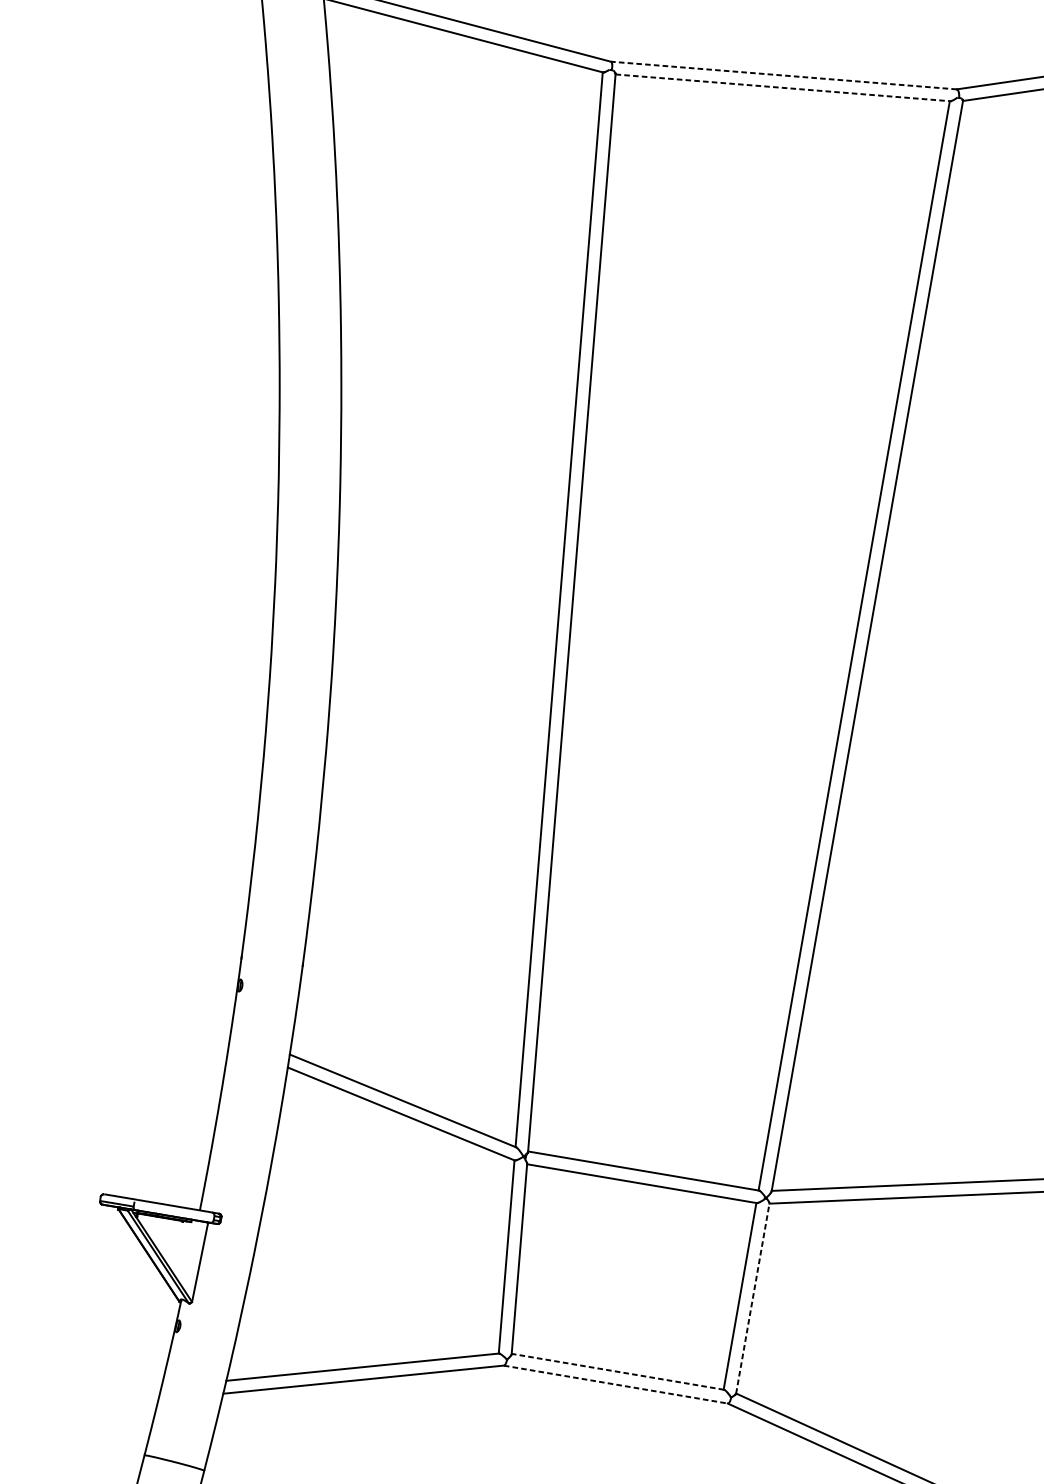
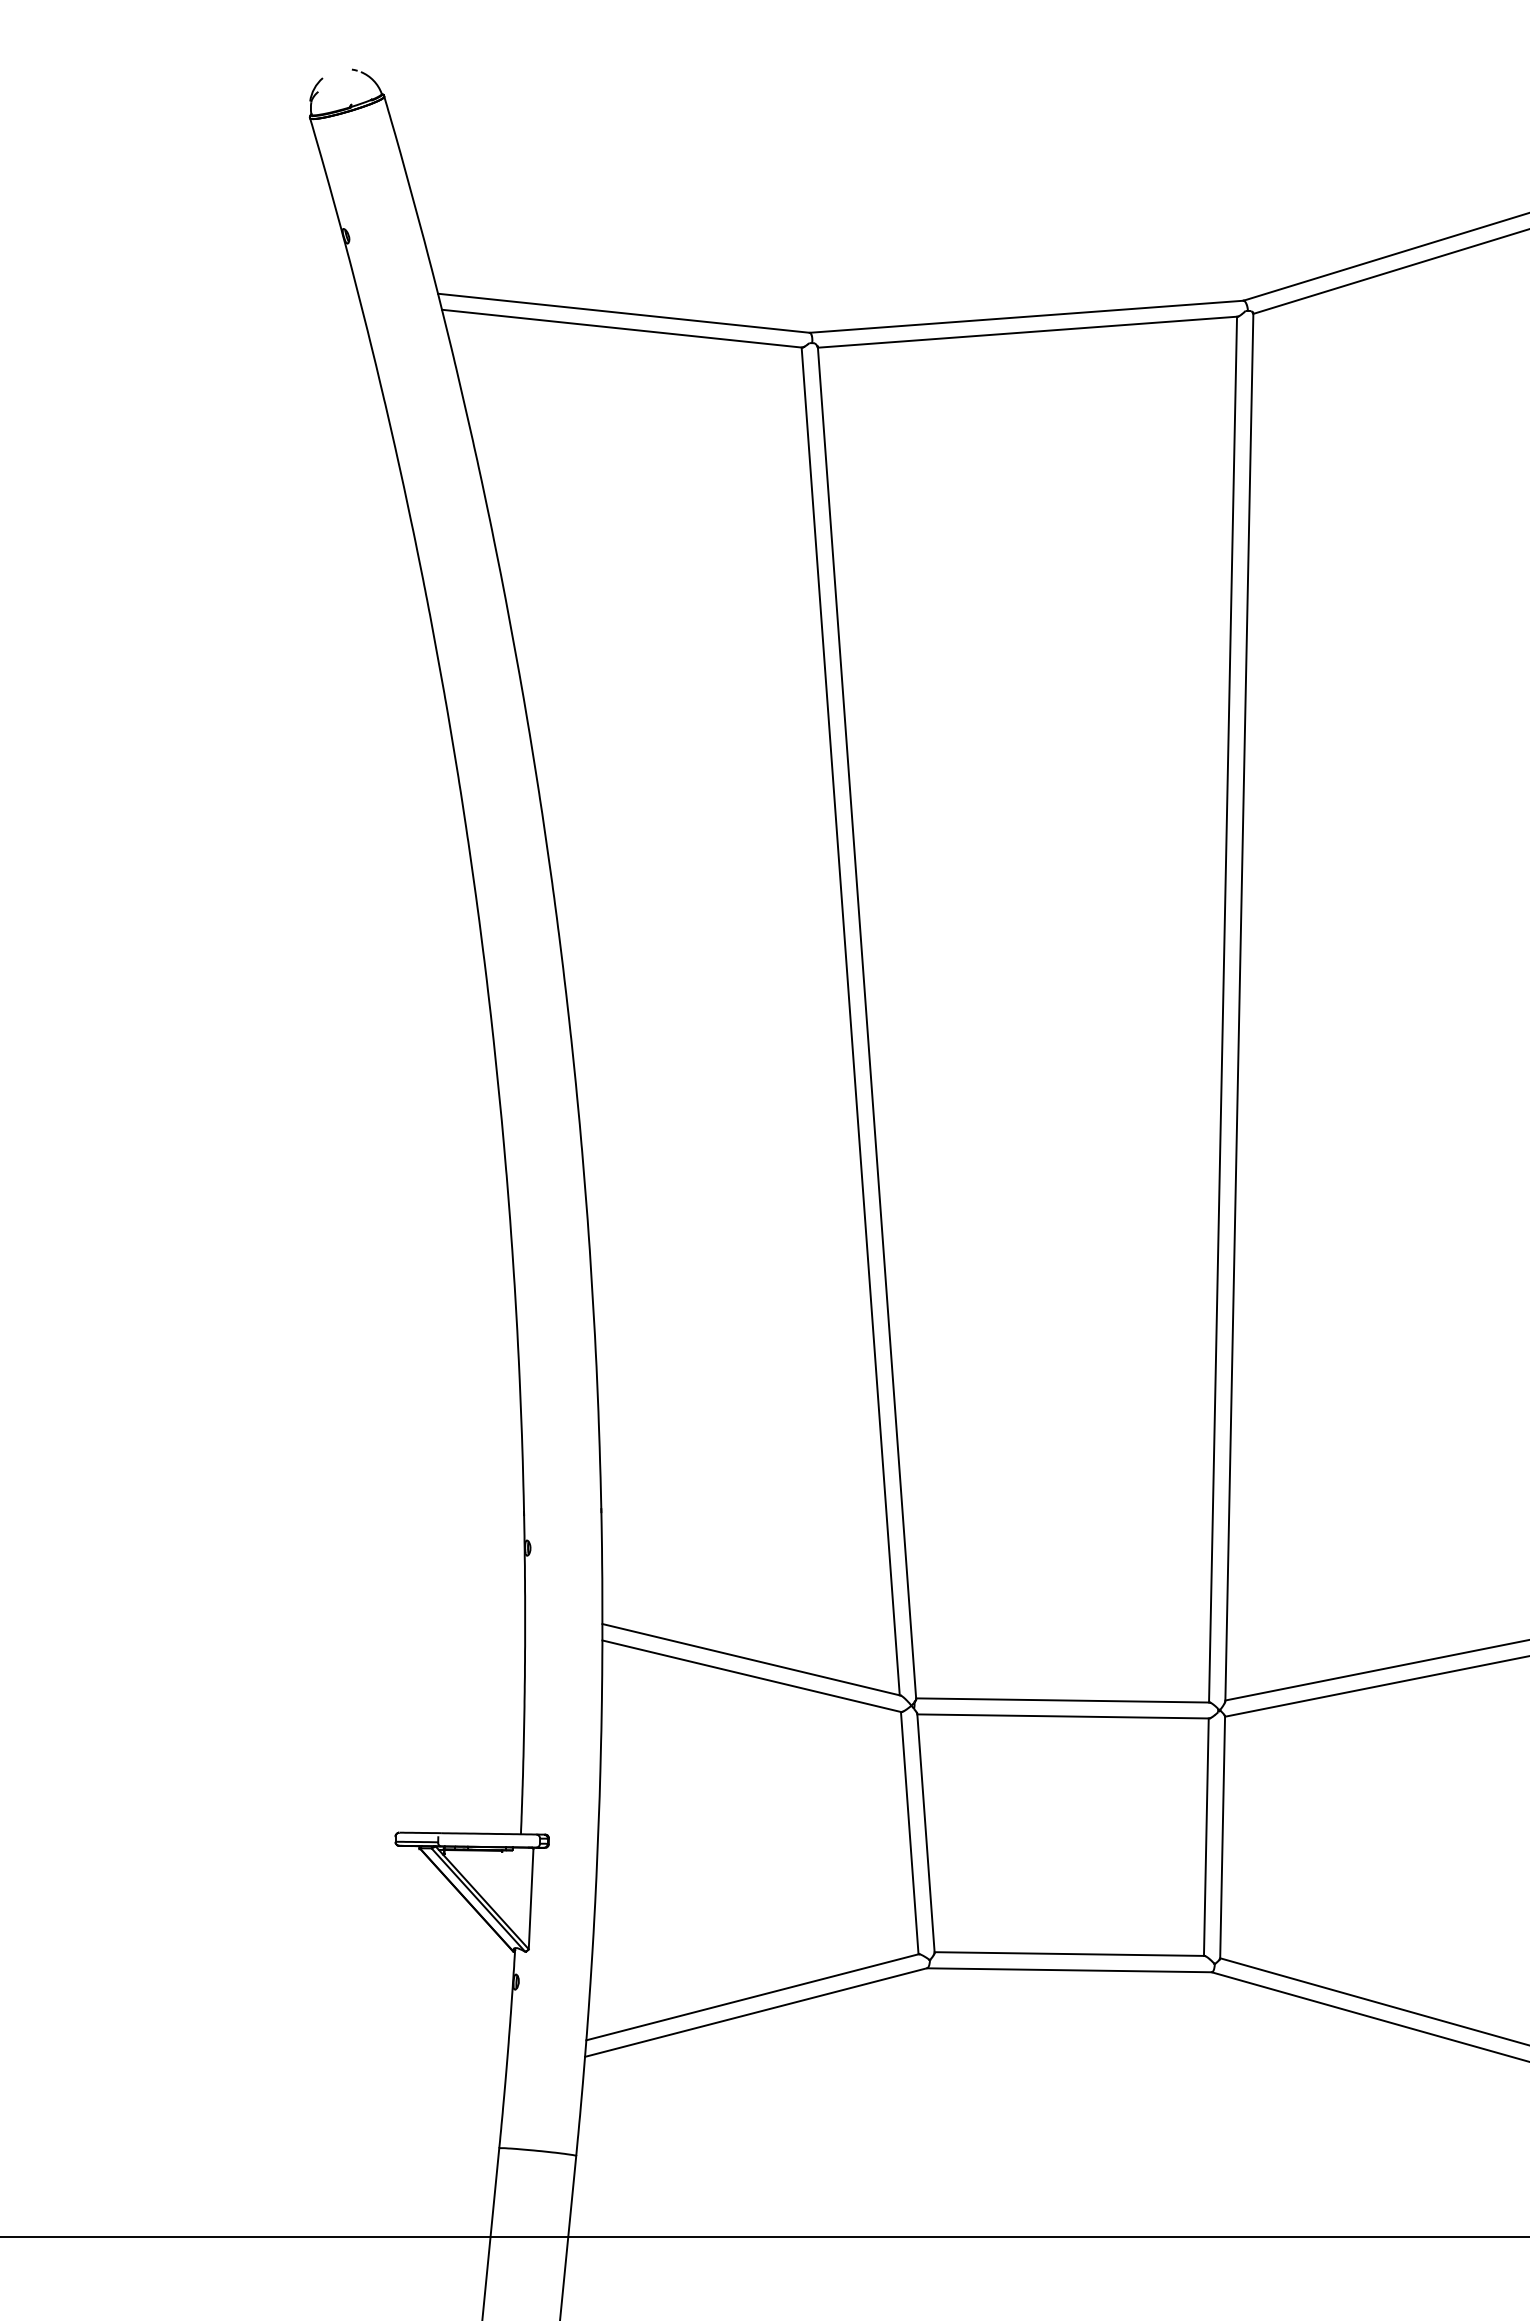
line: (783, 75) -> (1026, 316), dashed -> solid
line: (782, 88) -> (1027, 332), dashed -> solid
line: (752, 1297) -> (1222, 1836), dashed -> solid
line: (617, 1372) -> (1069, 1954), dashed -> solid
line: (615, 1384) -> (1069, 1970), dashed -> solid

